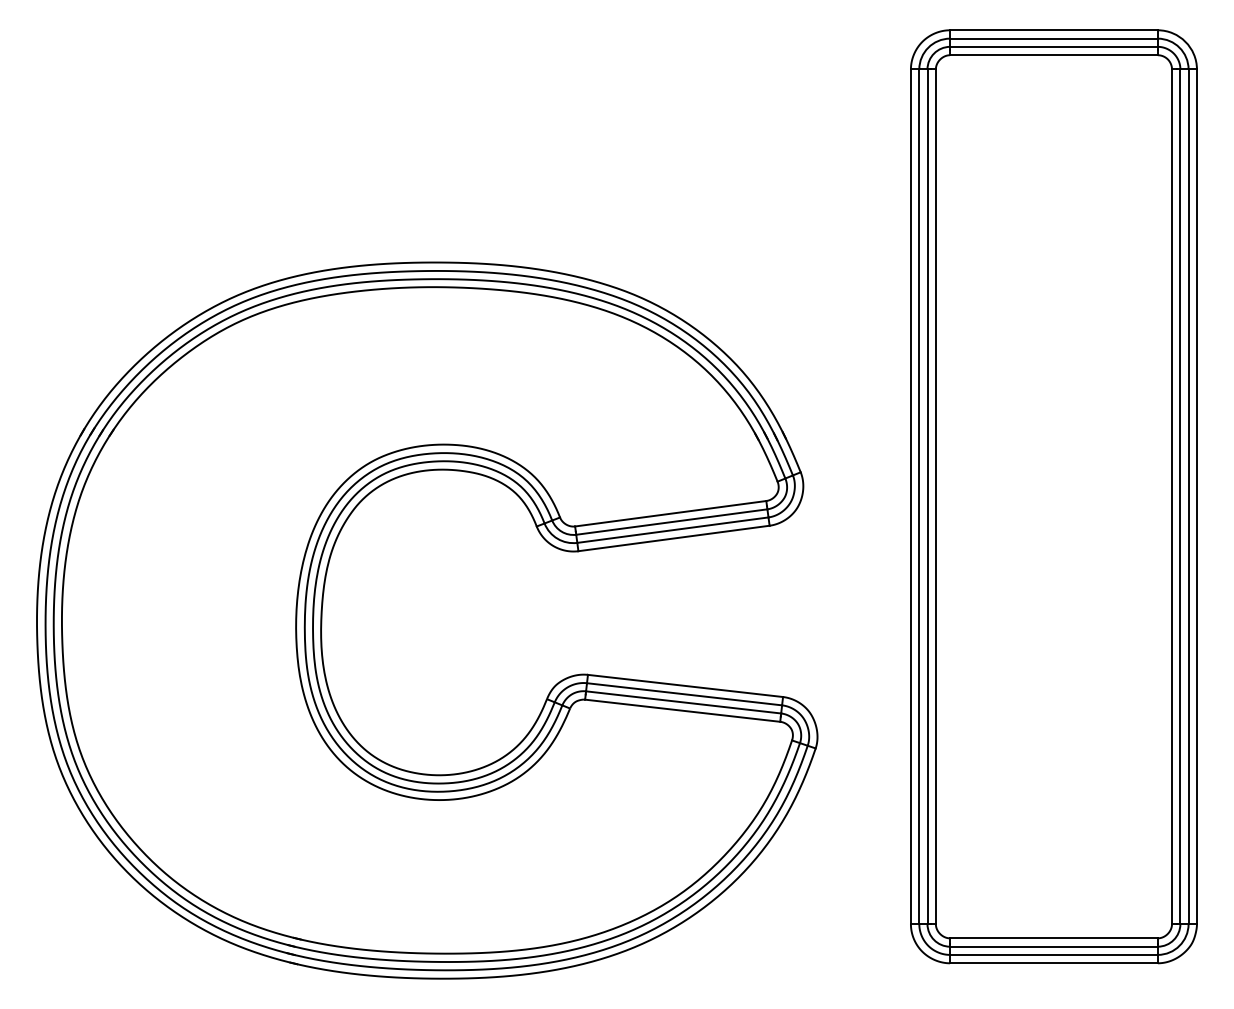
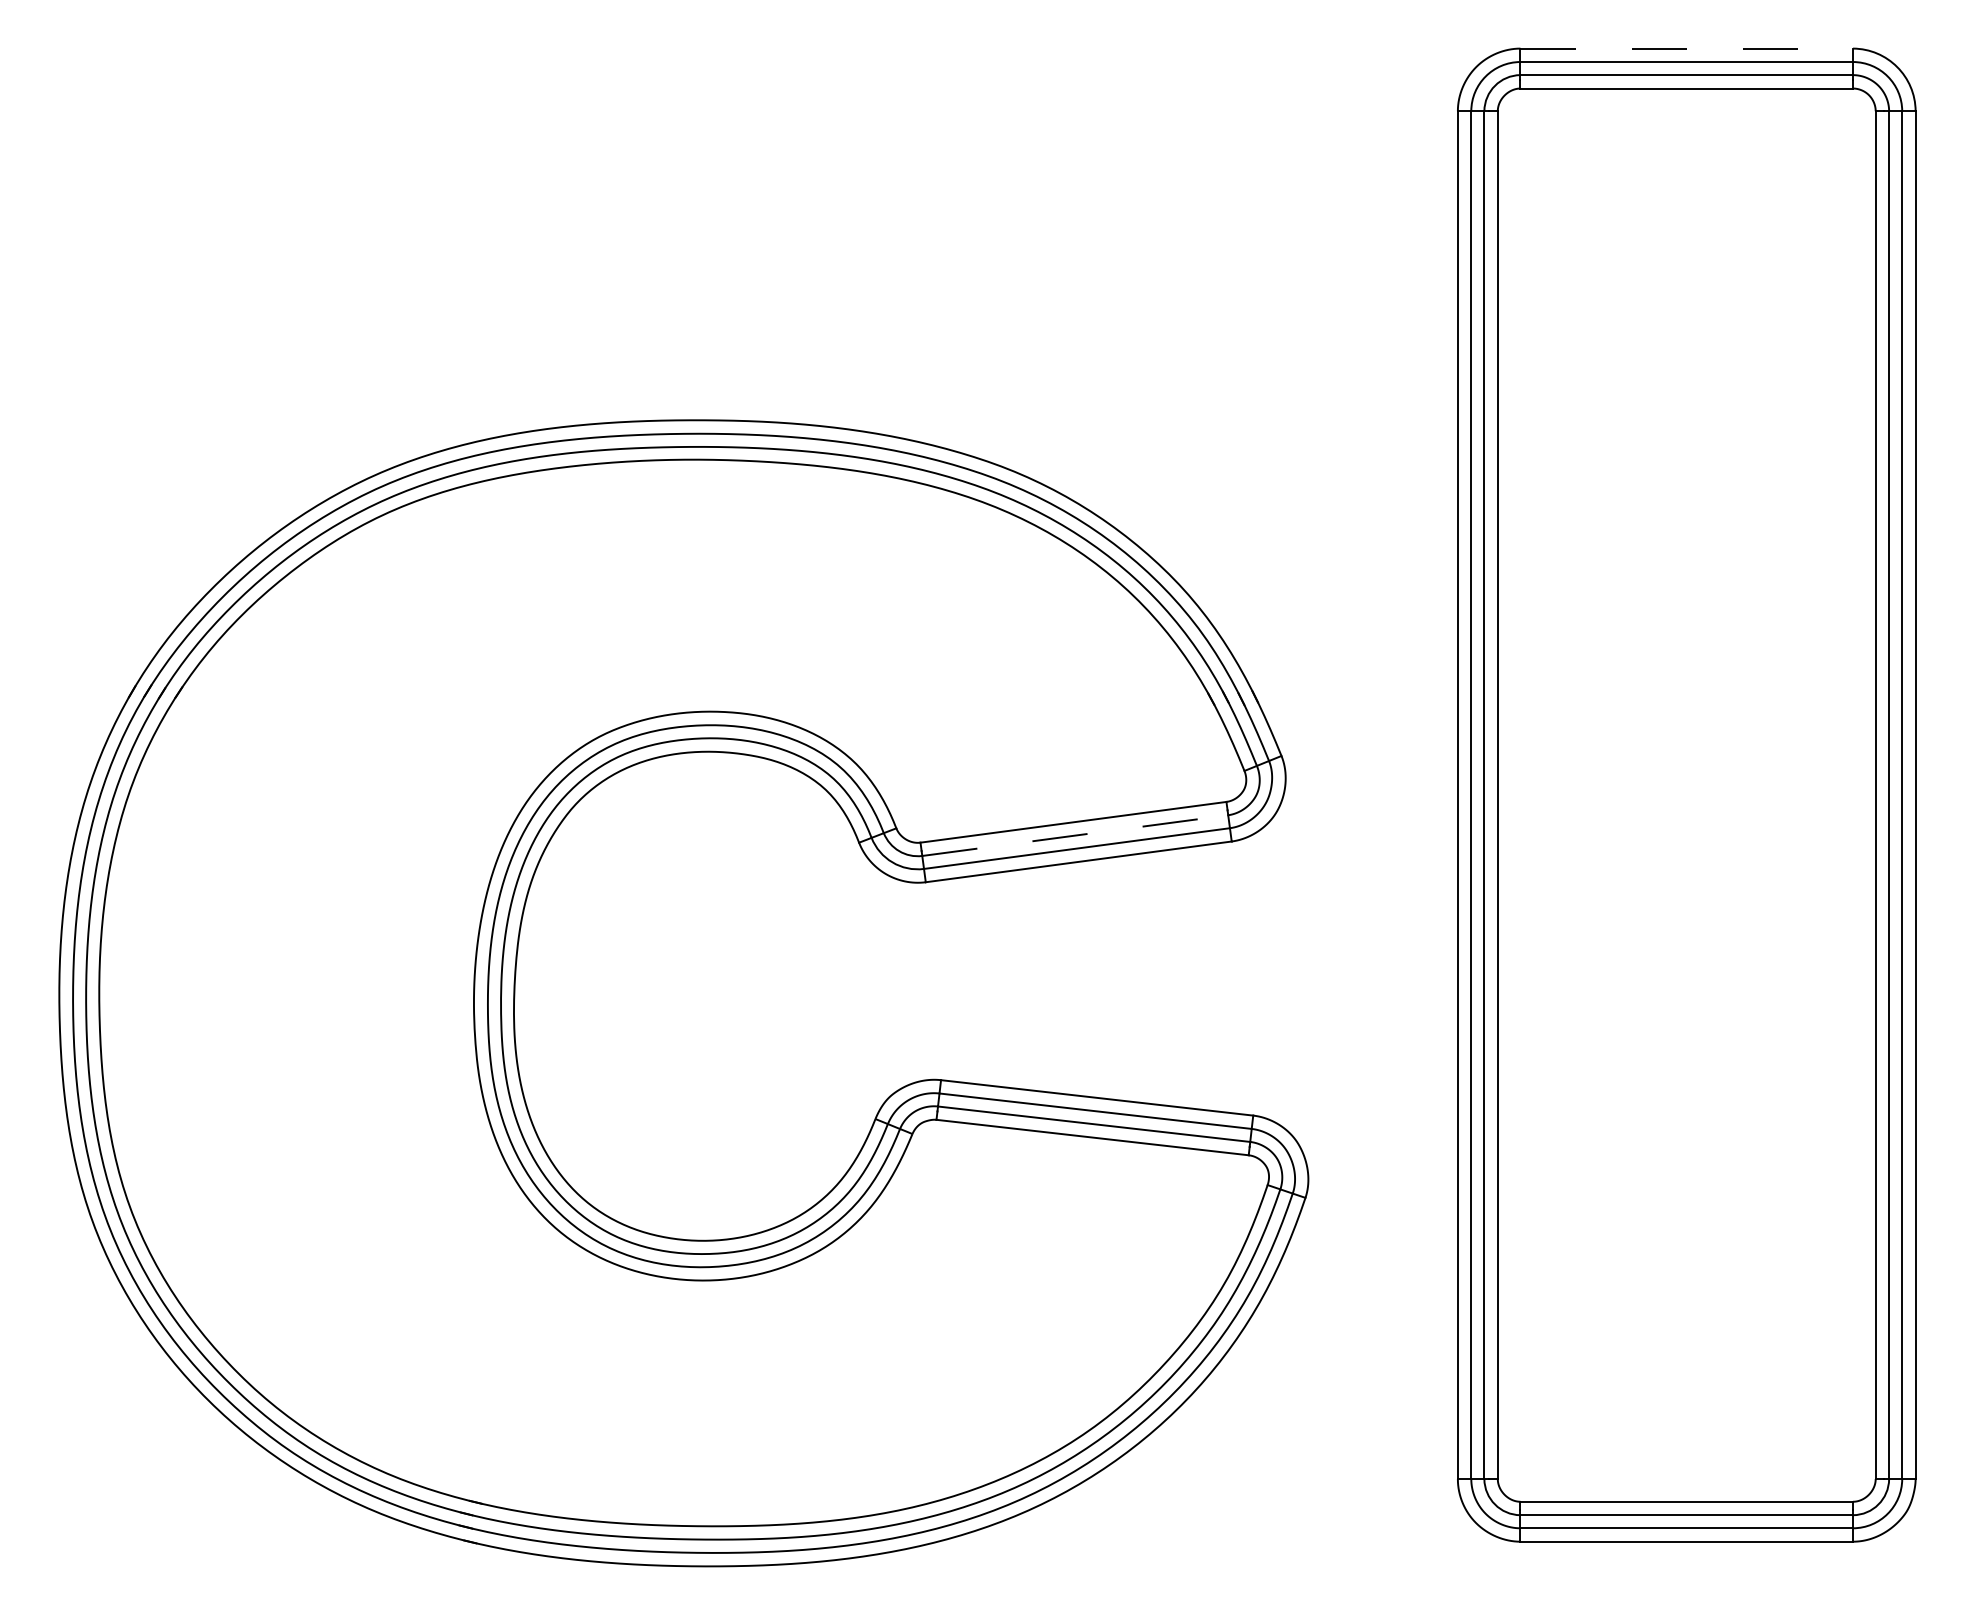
line: (1053, 30) -> (1686, 48), solid -> dashed
line: (672, 521) -> (1076, 834), solid -> dashed

